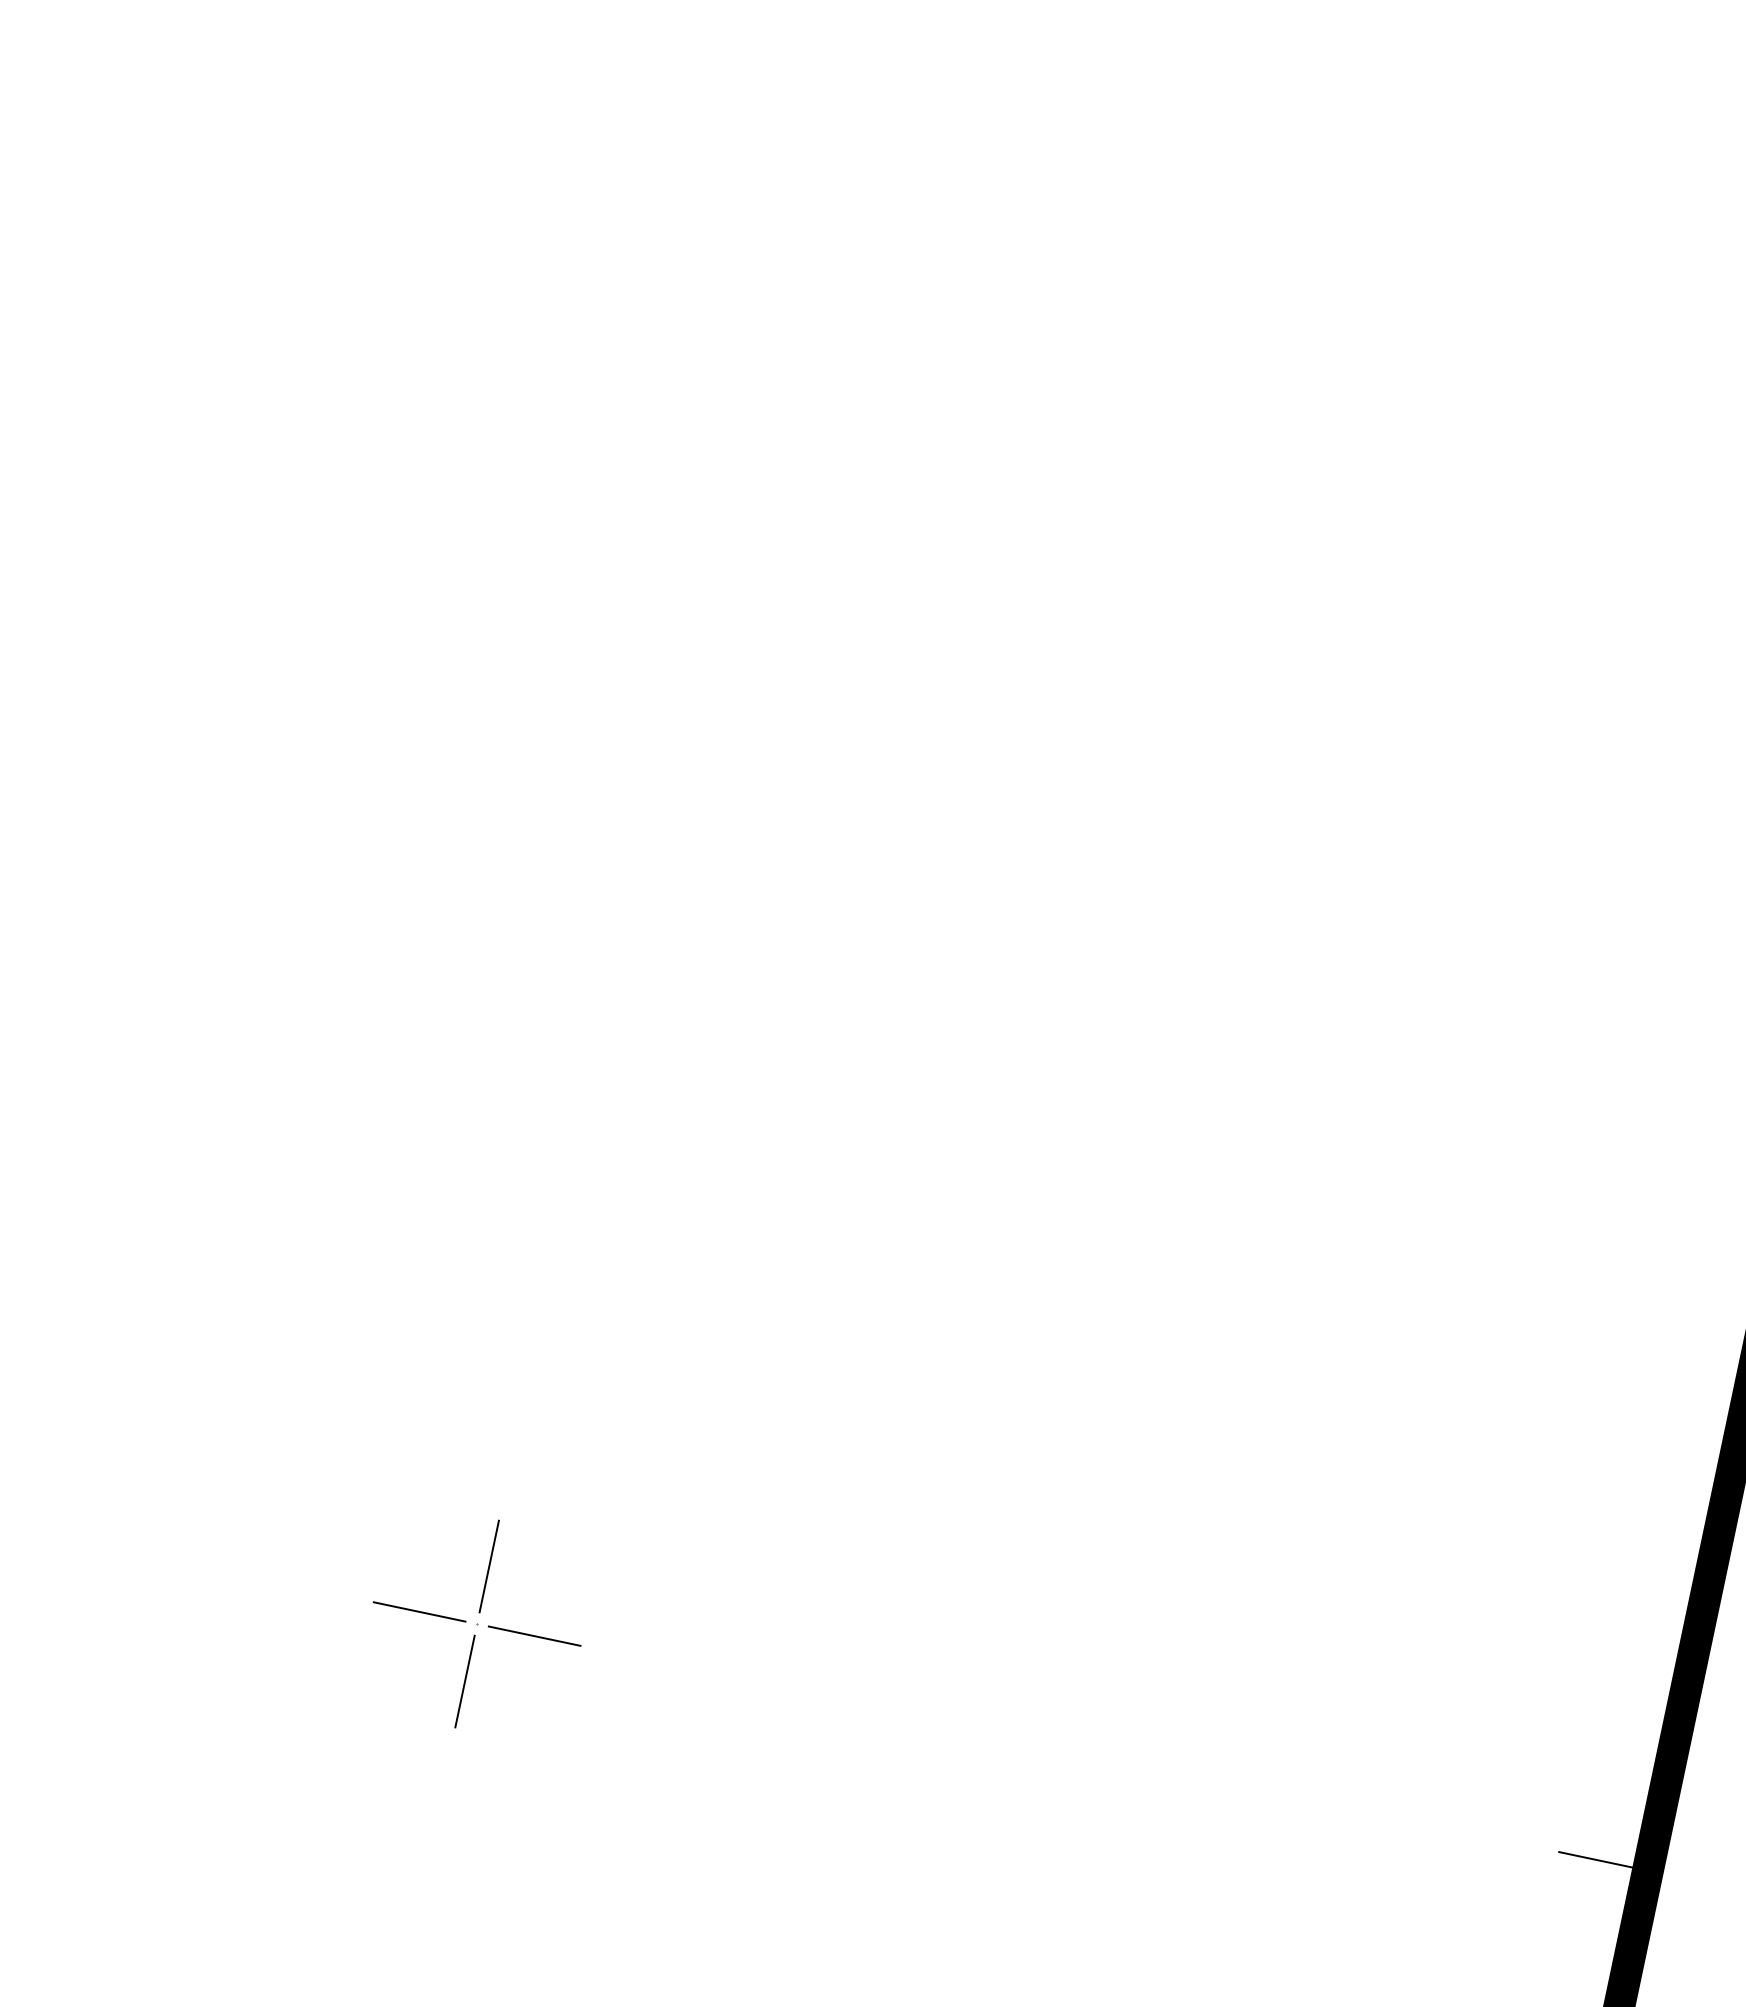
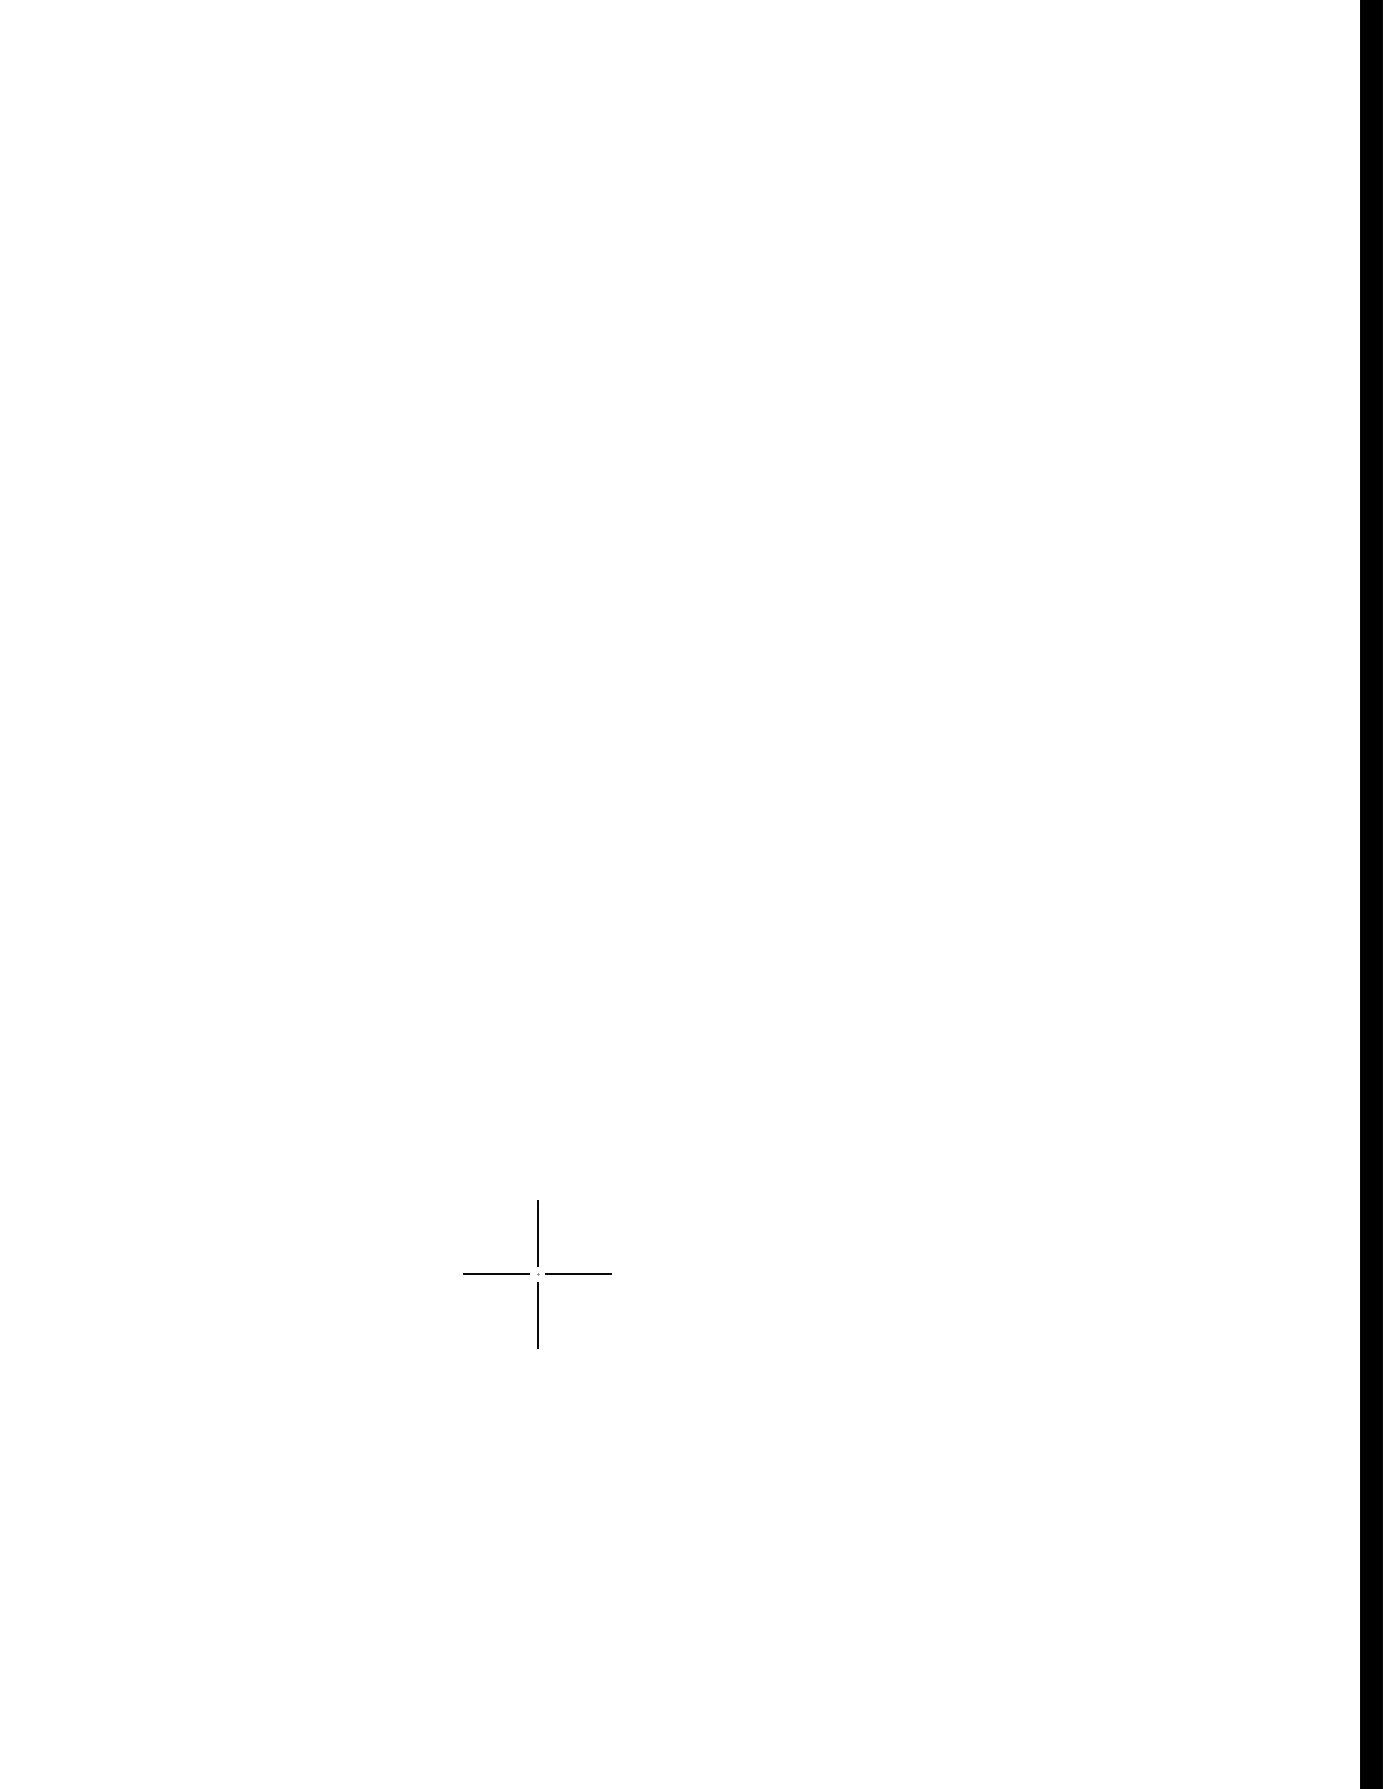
line: (1598, 1860) -> (1336, 1274), removed

